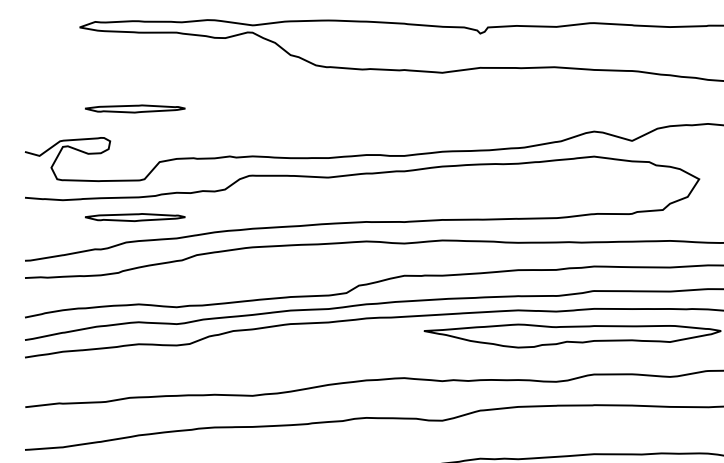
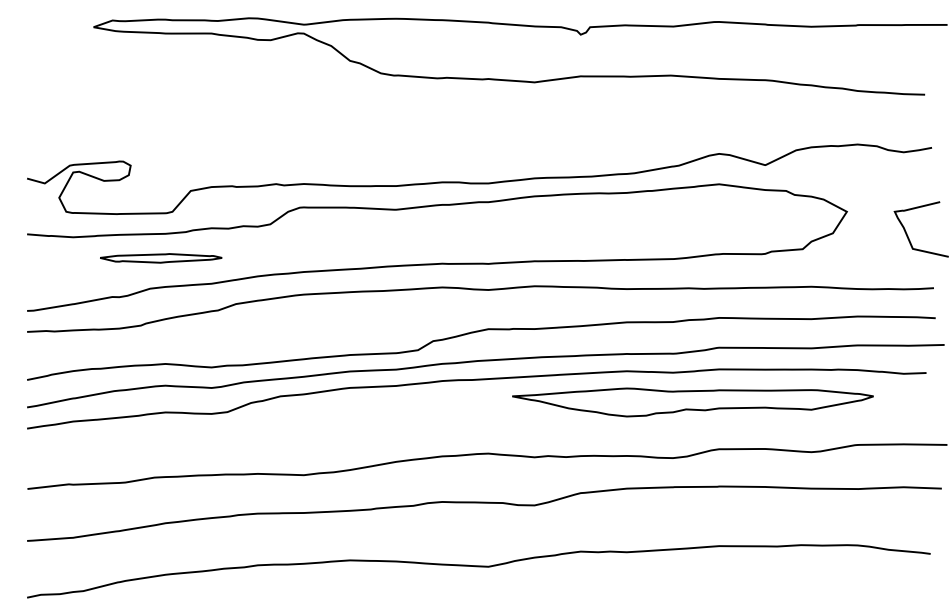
part: (135, 109) -> (161, 126), removed

